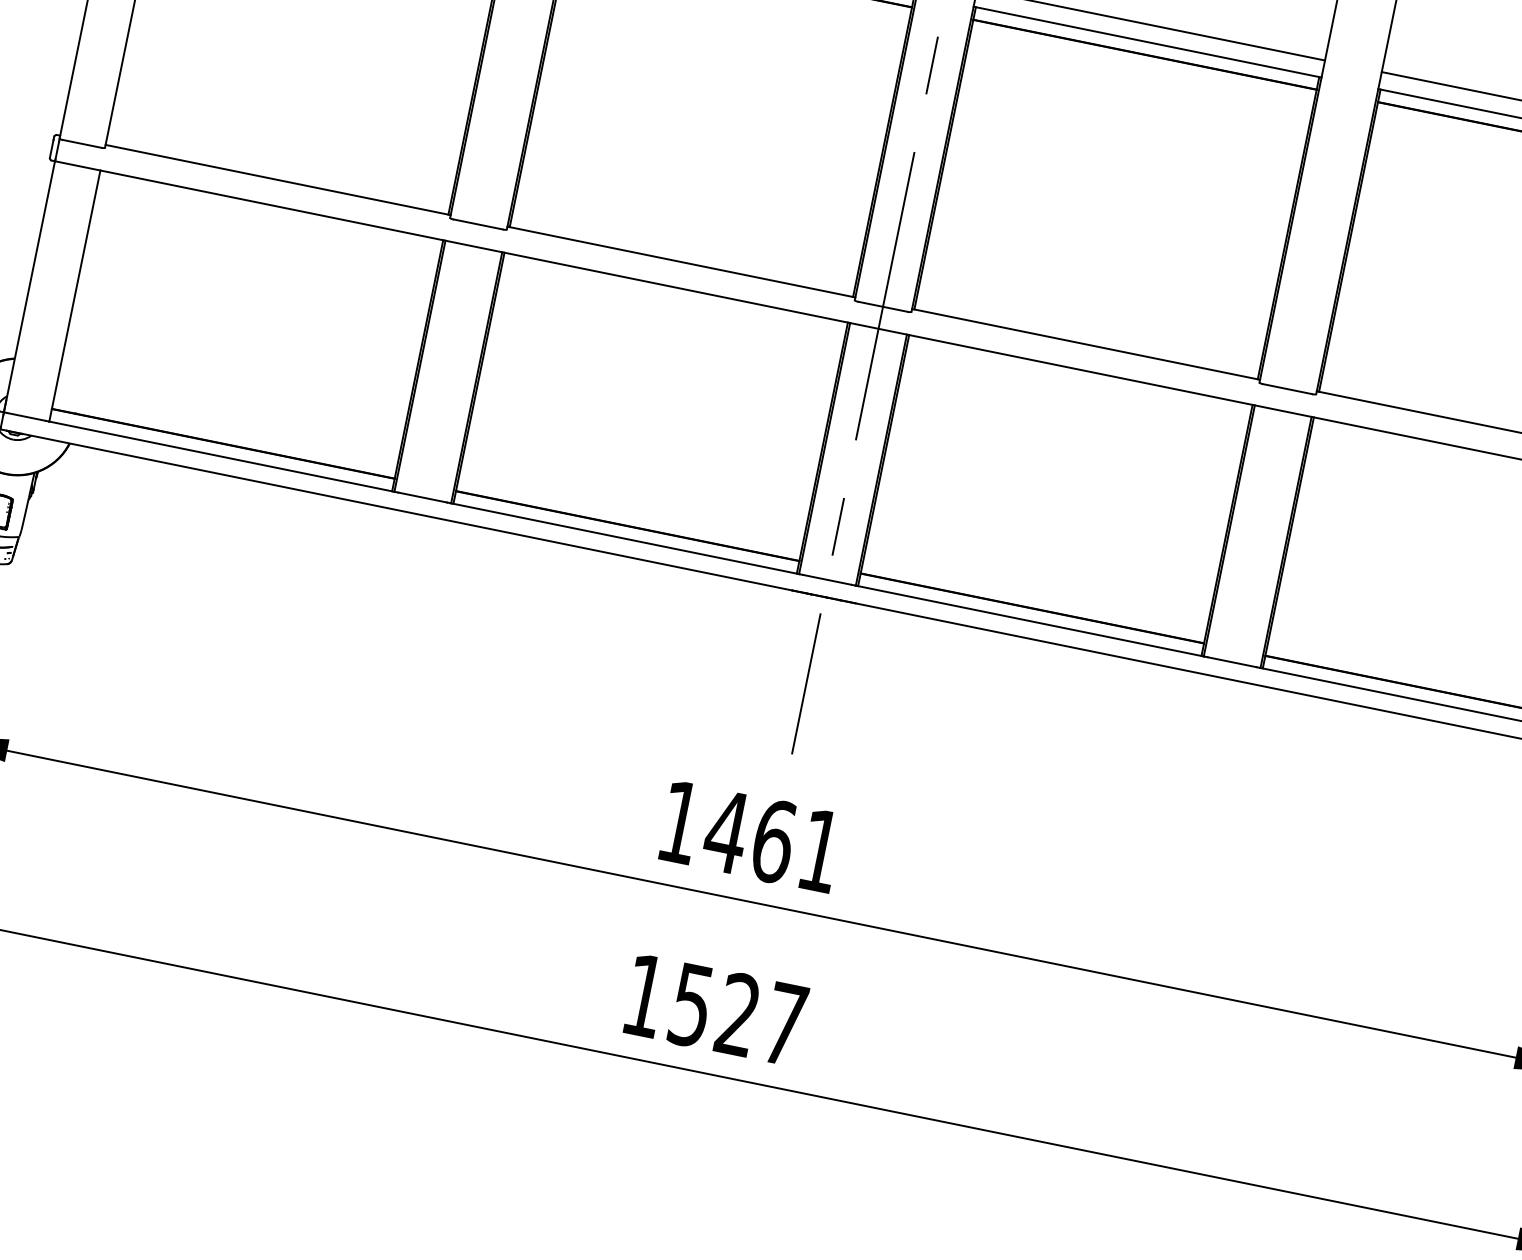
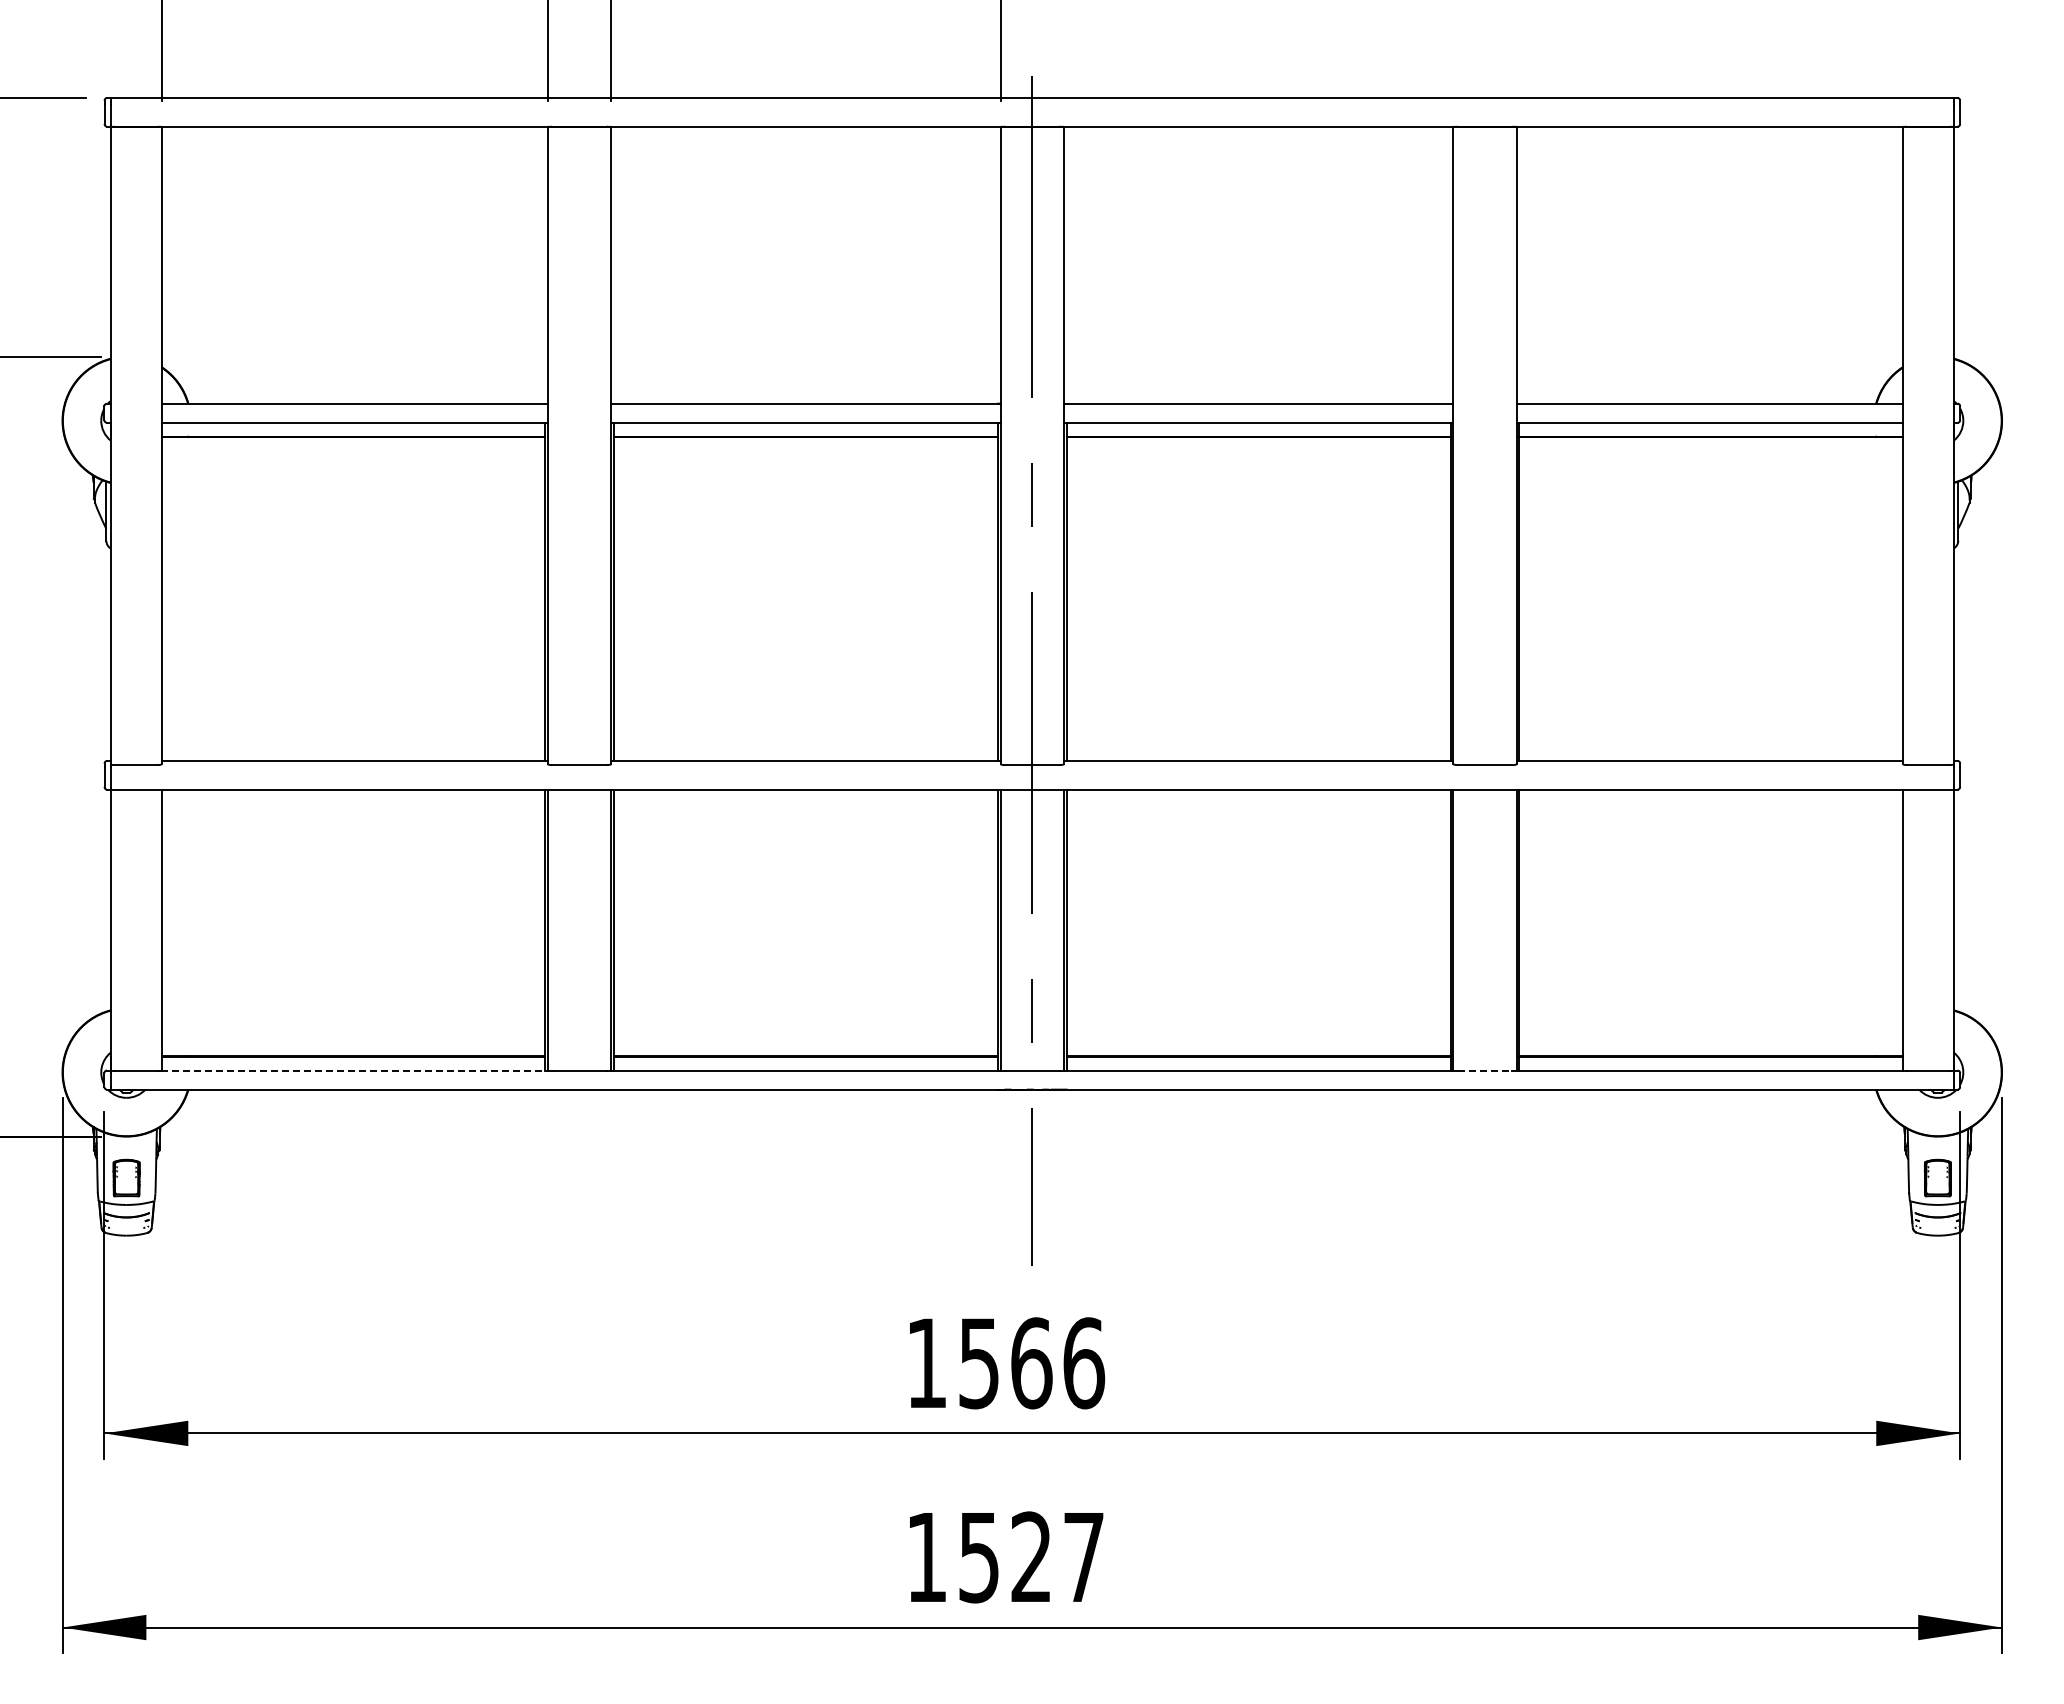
line: (222, 456) -> (355, 1070), solid -> dashed
line: (1232, 662) -> (1485, 1070), solid -> dashed
text: (773, 841) -> (1031, 1363), 1461 -> 1566

